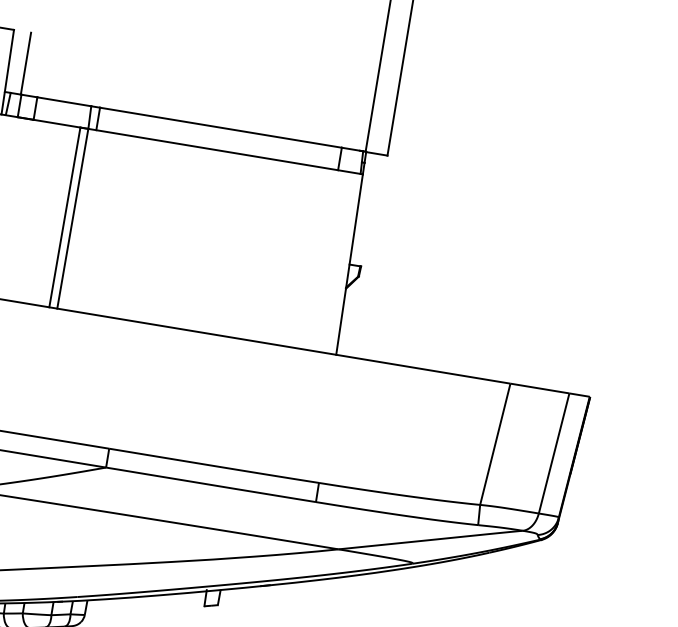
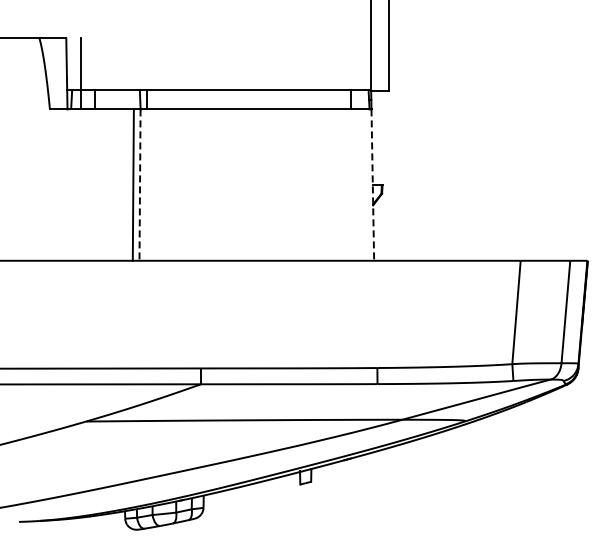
line: (73, 219) -> (140, 185), solid -> dashed
line: (349, 264) -> (372, 185), solid -> dashed

